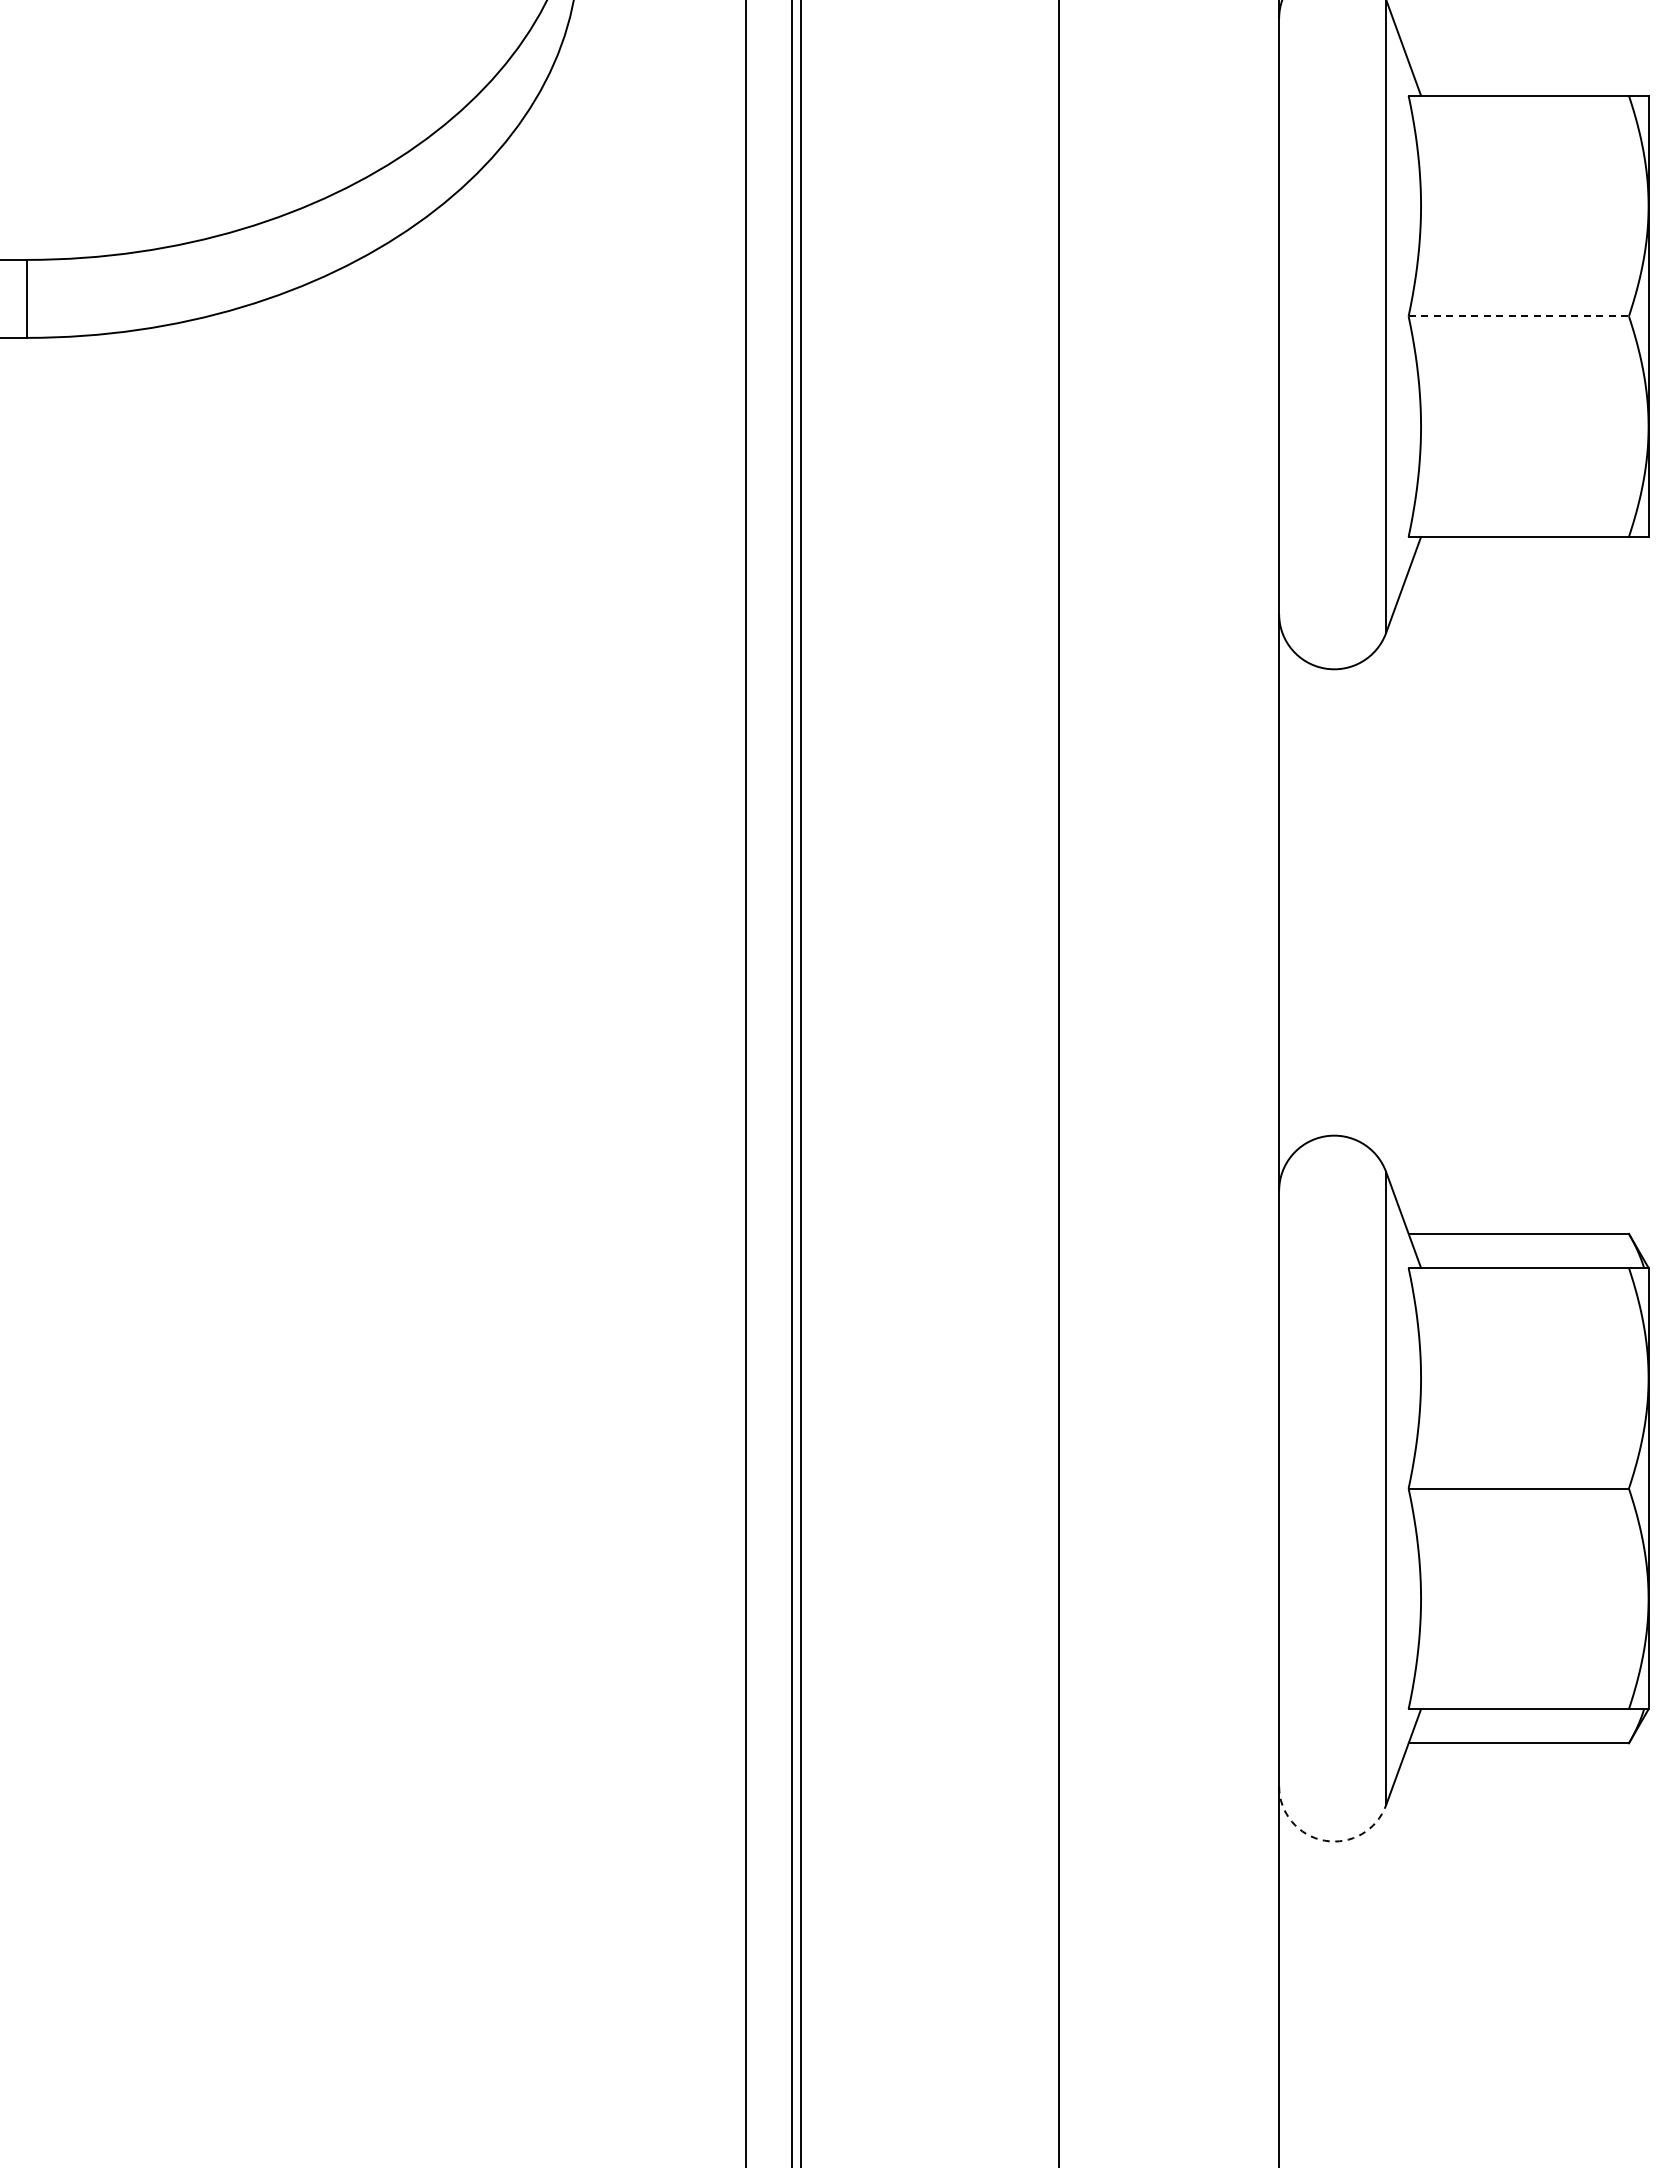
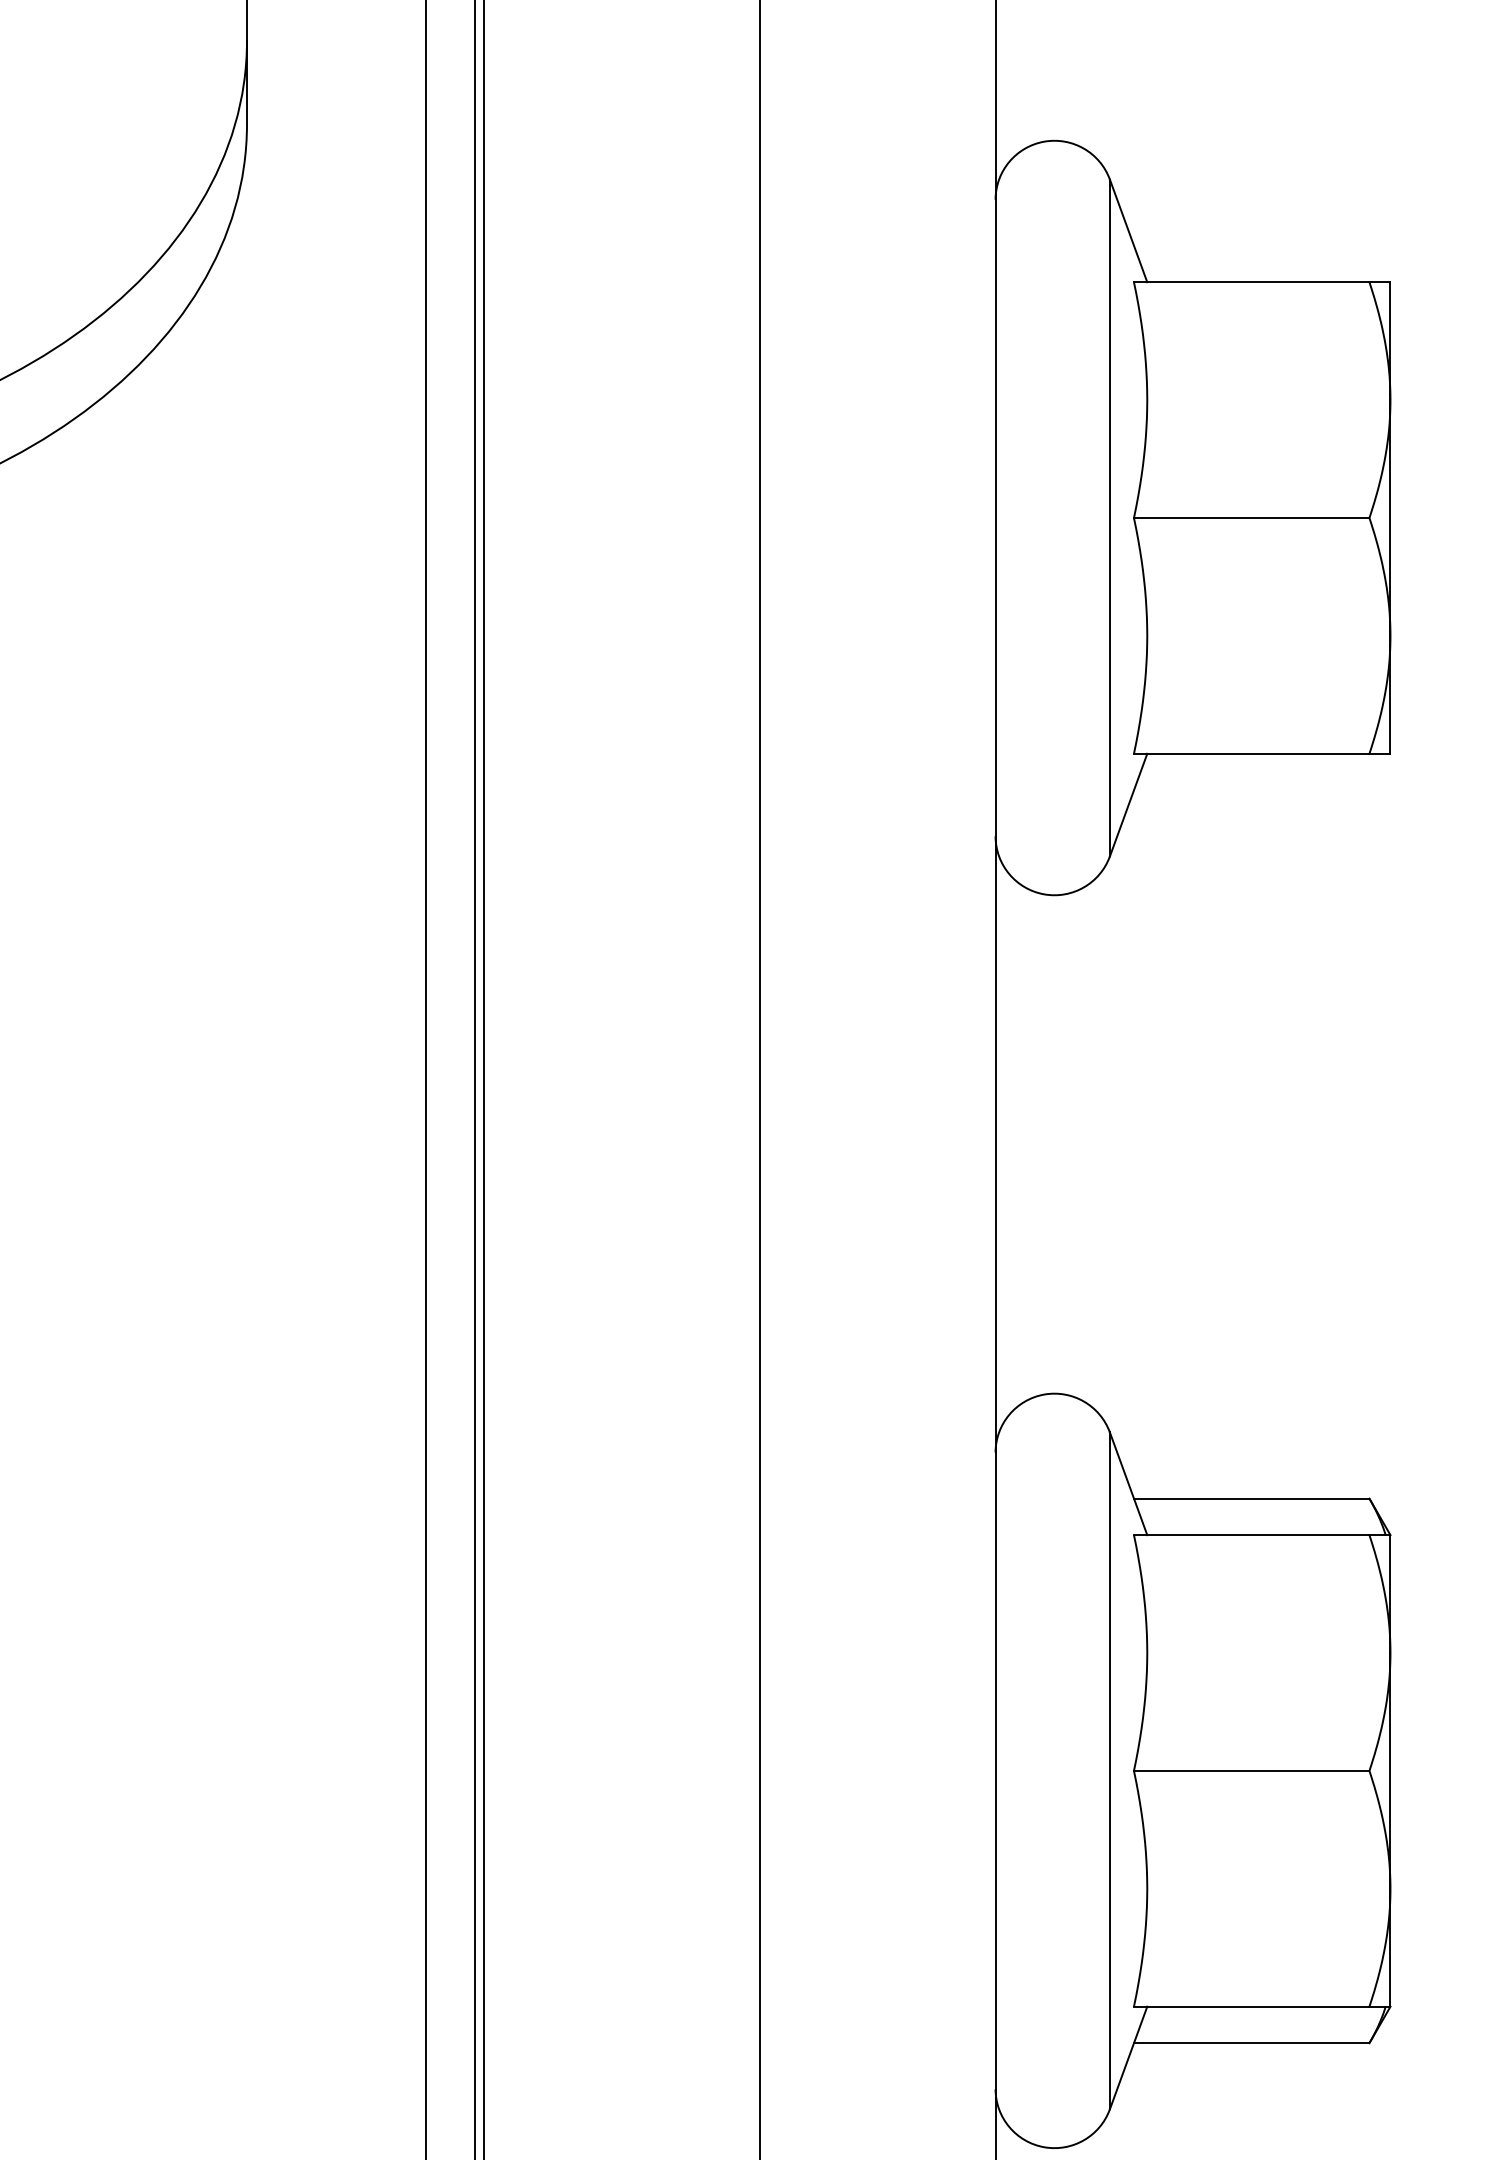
line: (1519, 316) -> (1252, 518), dashed -> solid
arc: (1324, 1840) -> (1044, 2147), dashed -> solid

